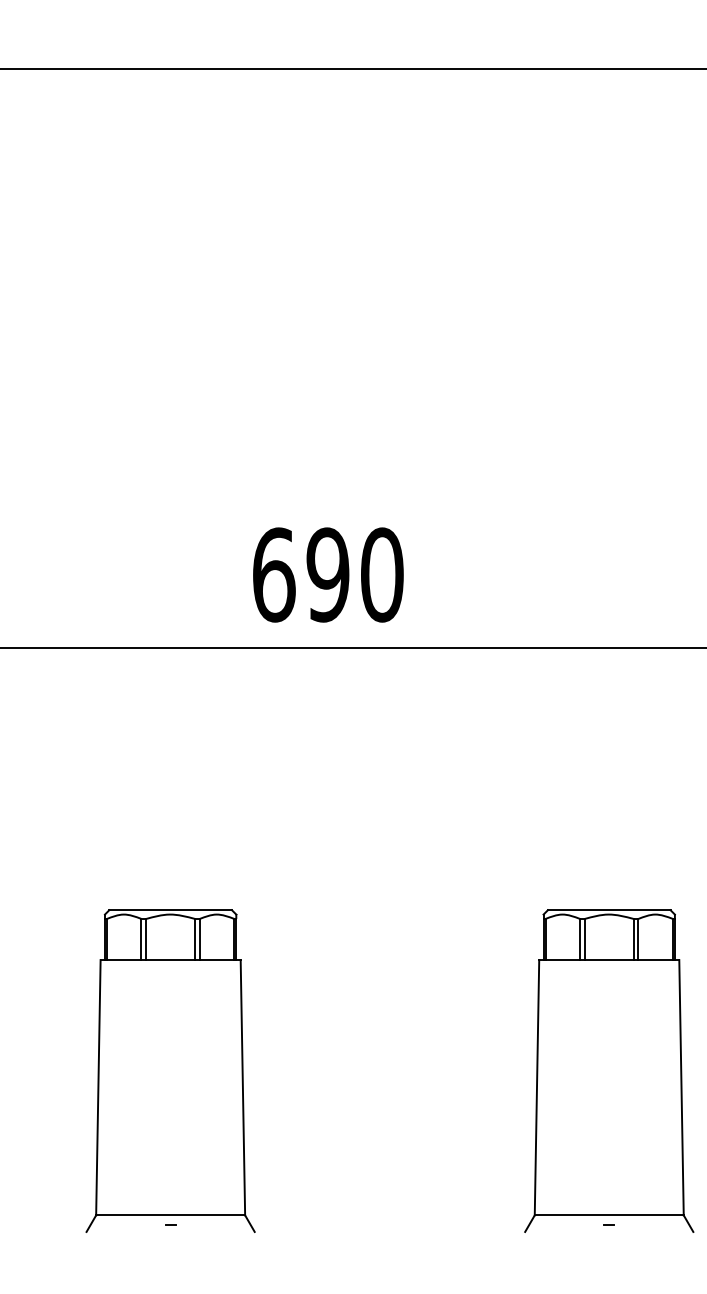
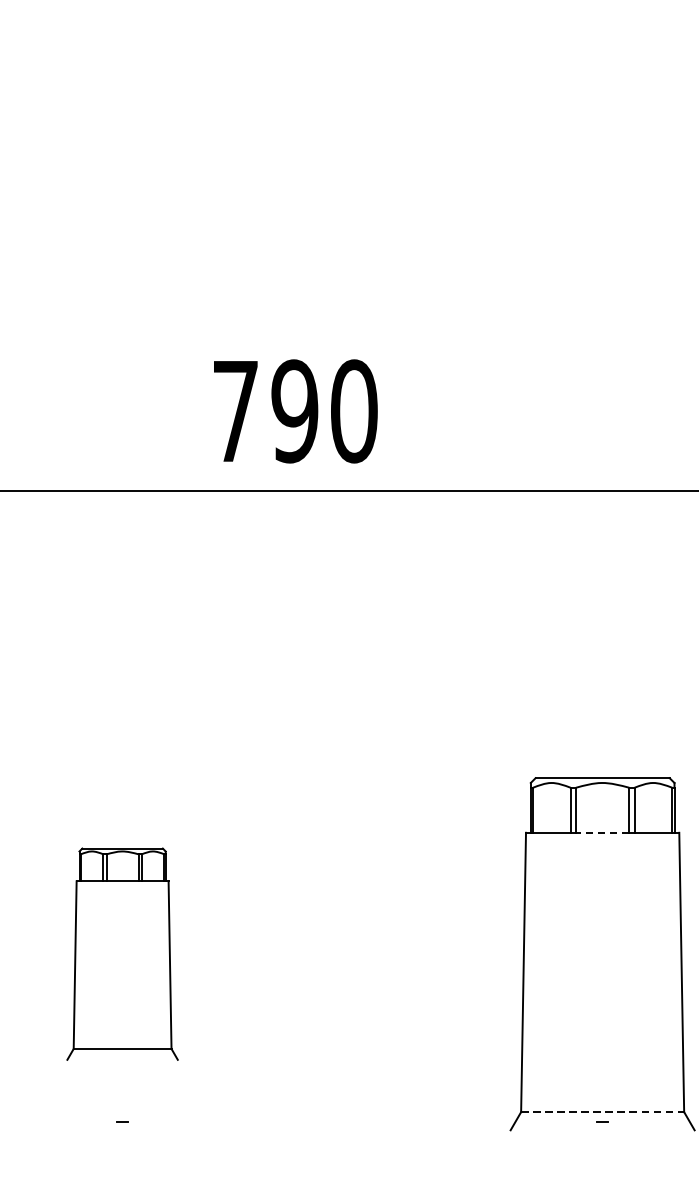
text: (274, 574) -> (236, 410), 690 -> 790
line: (608, 960) -> (601, 833), solid -> dashed
part: (170, 1070) -> (122, 953), size x0.6
line: (609, 1215) -> (602, 1112), solid -> dashed

